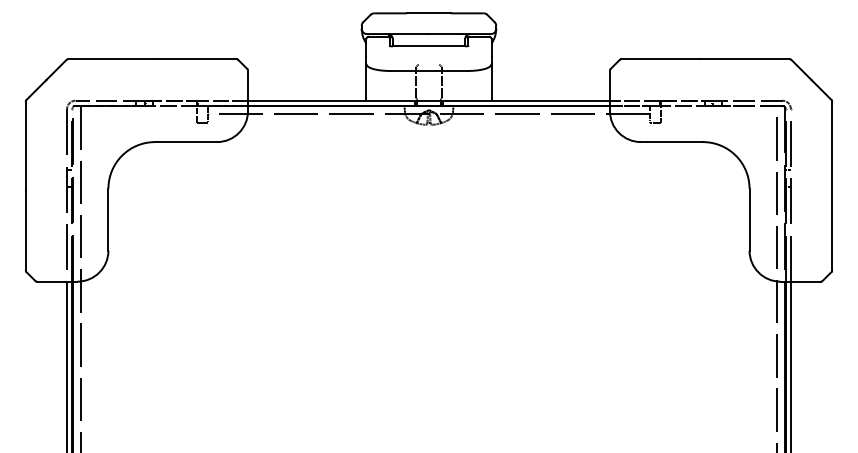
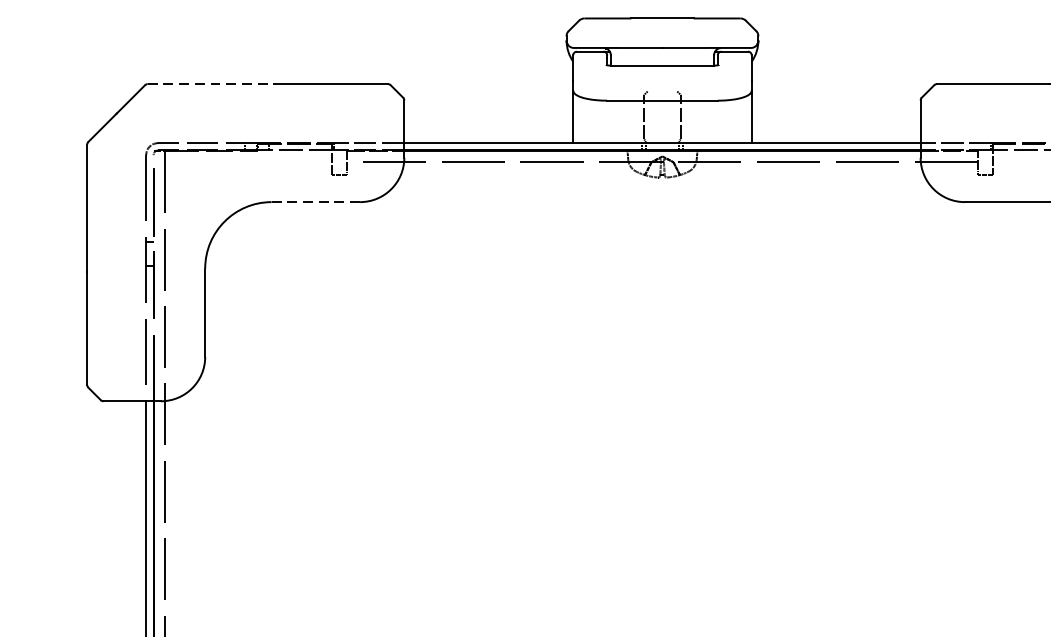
line: (112, 59) -> (210, 84), solid -> dashed
line: (186, 142) -> (316, 202), solid -> dashed

